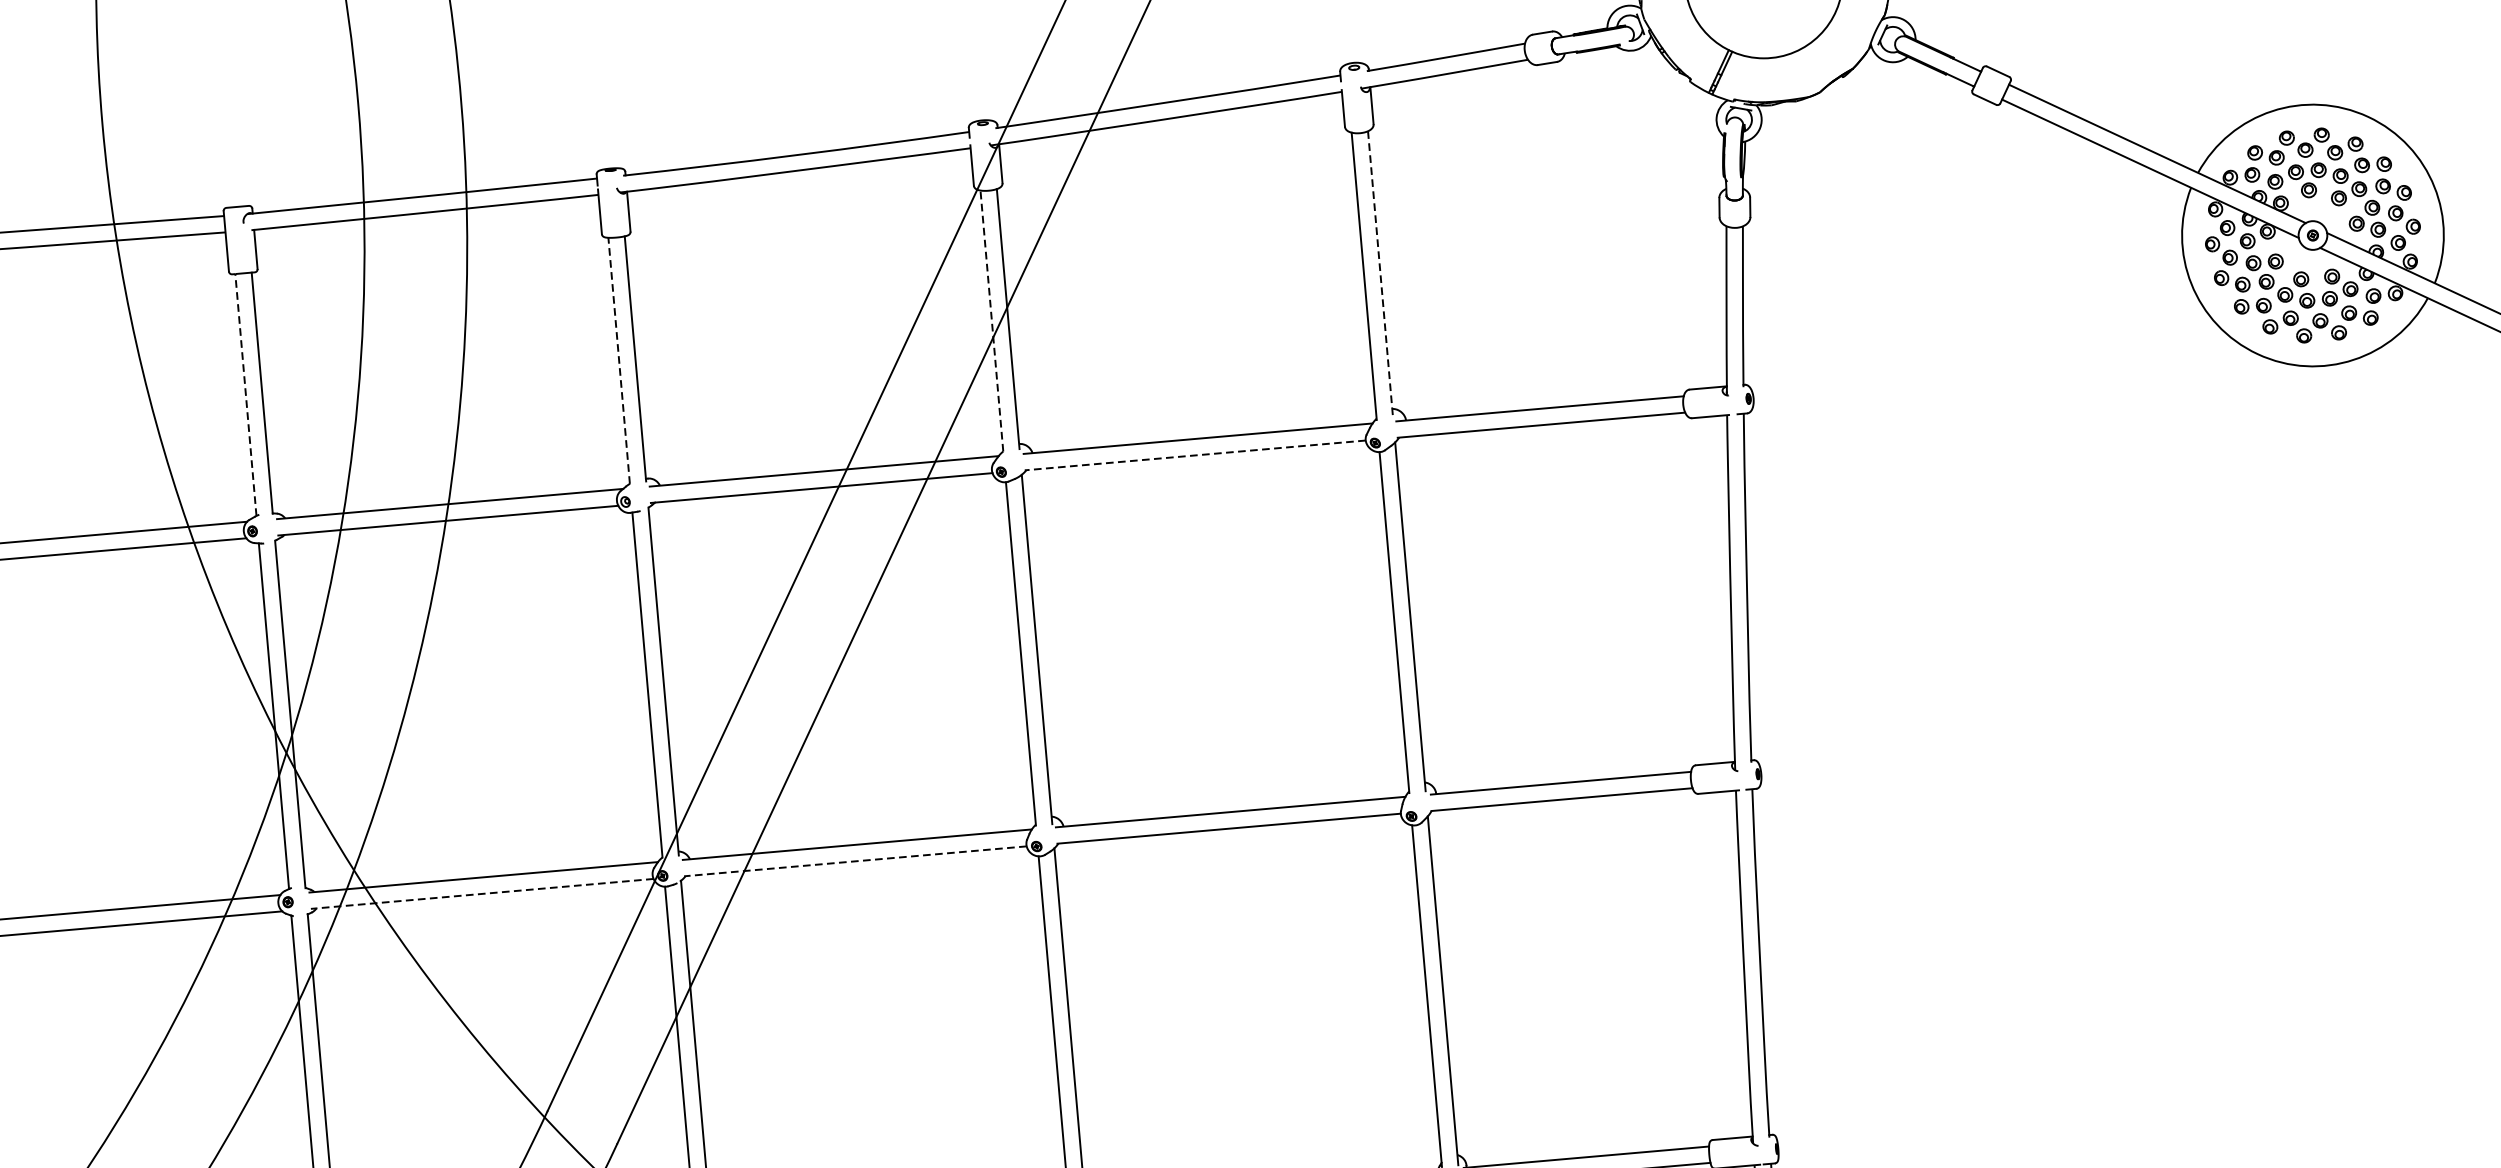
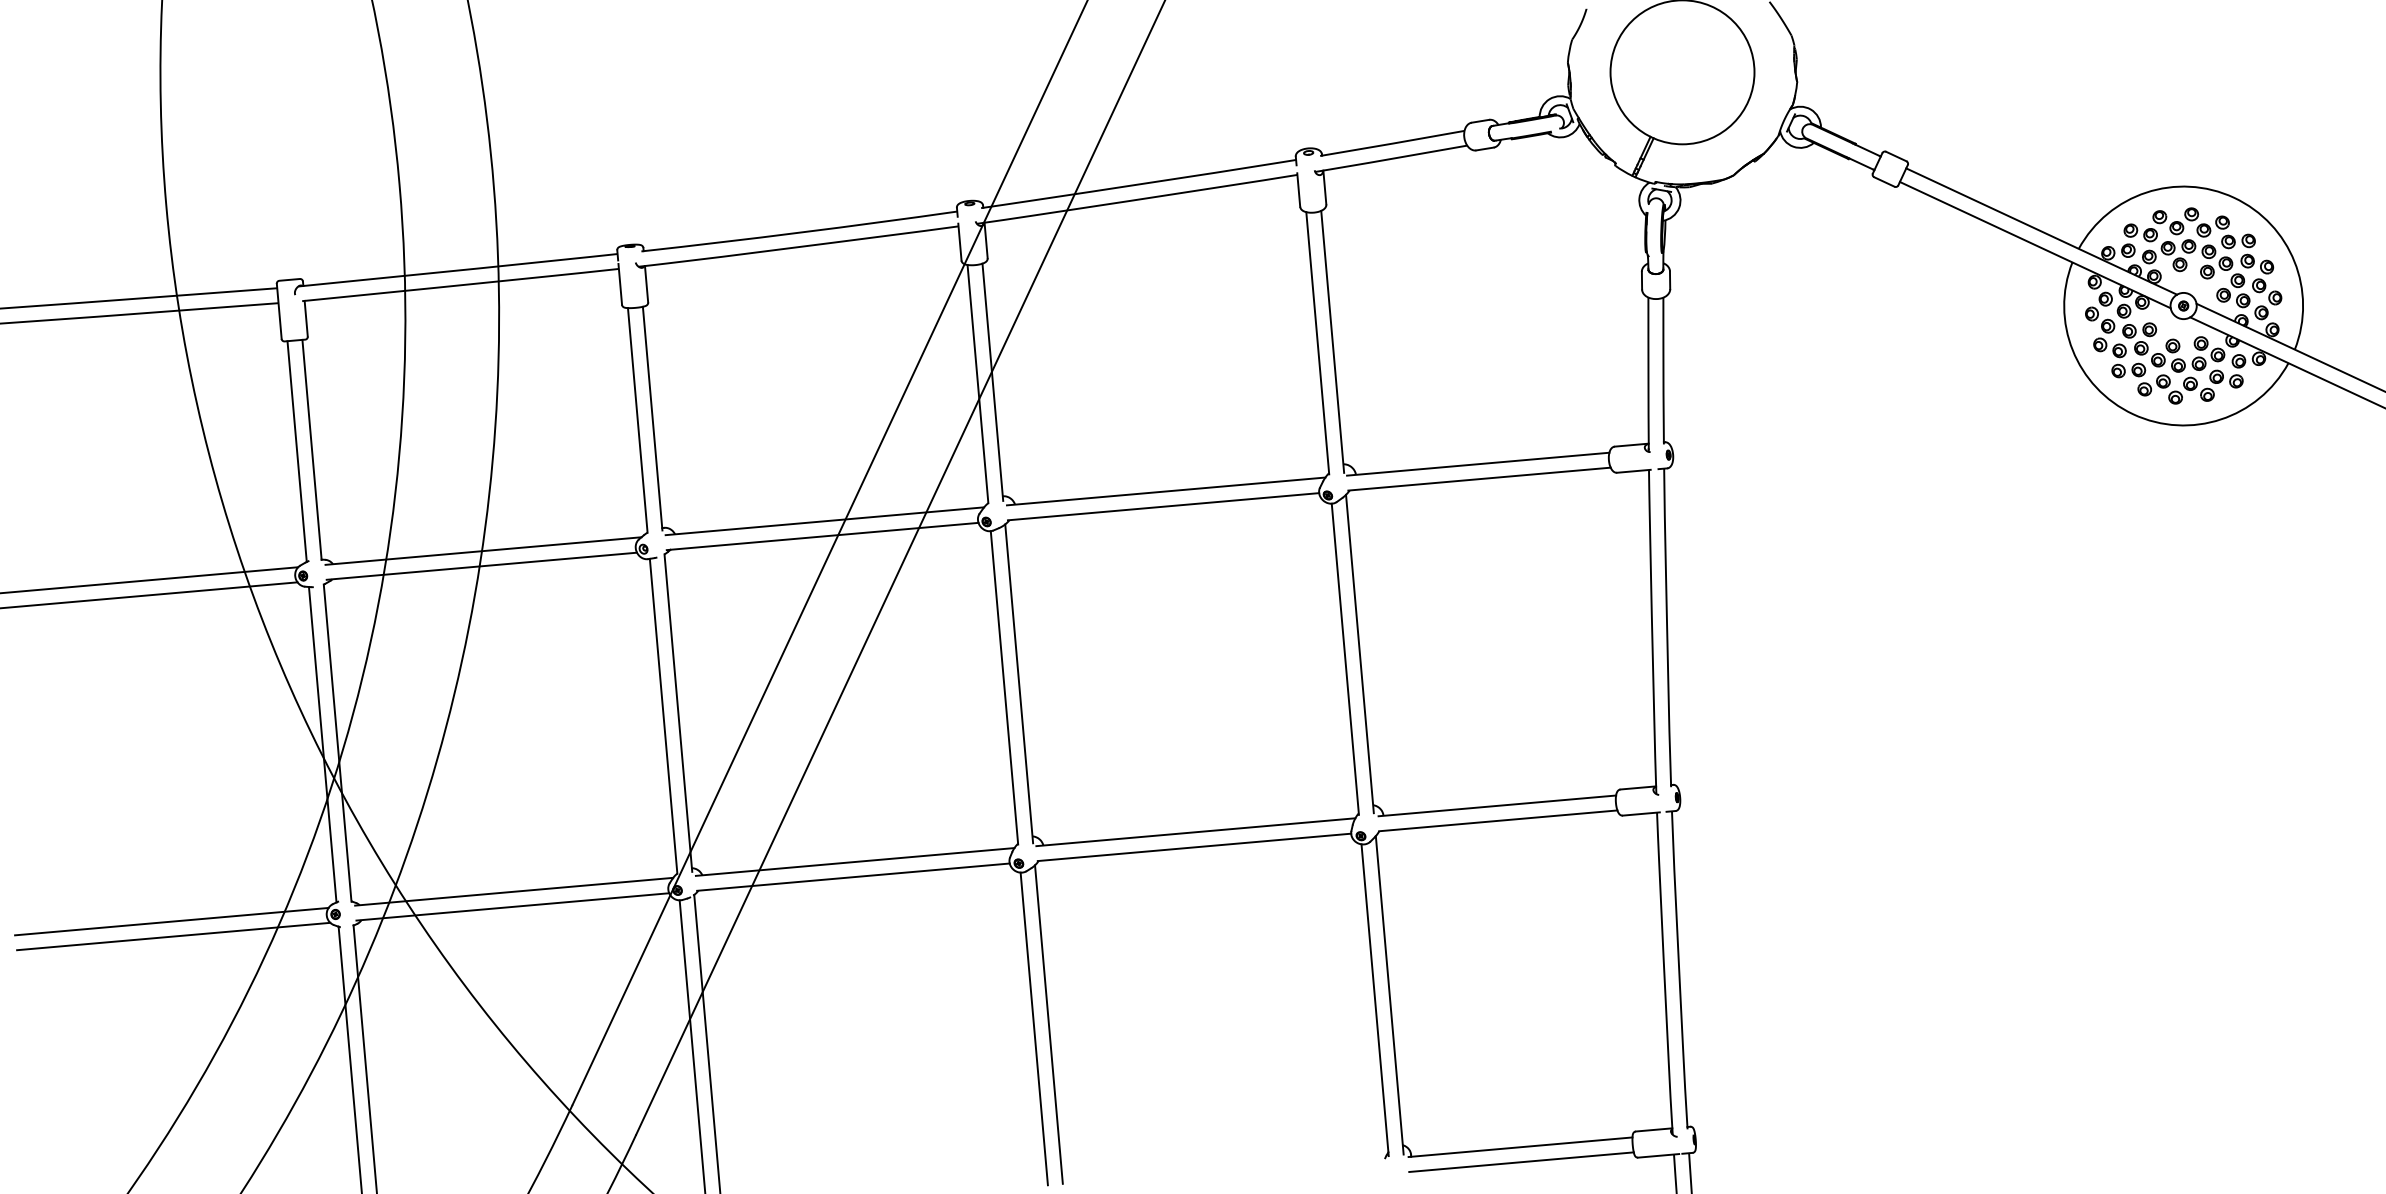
line: (1380, 274) -> (1332, 341), dashed -> solid
line: (991, 321) -> (977, 384), dashed -> solid
line: (618, 360) -> (637, 420), dashed -> solid
line: (246, 394) -> (297, 451), dashed -> solid
line: (1195, 455) -> (1163, 506), dashed -> solid
line: (855, 861) -> (853, 877), dashed -> solid
line: (481, 893) -> (512, 906), dashed -> solid

